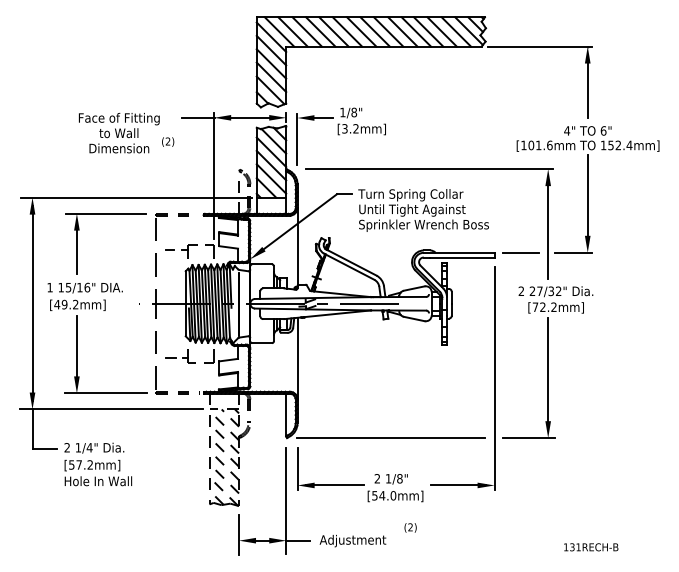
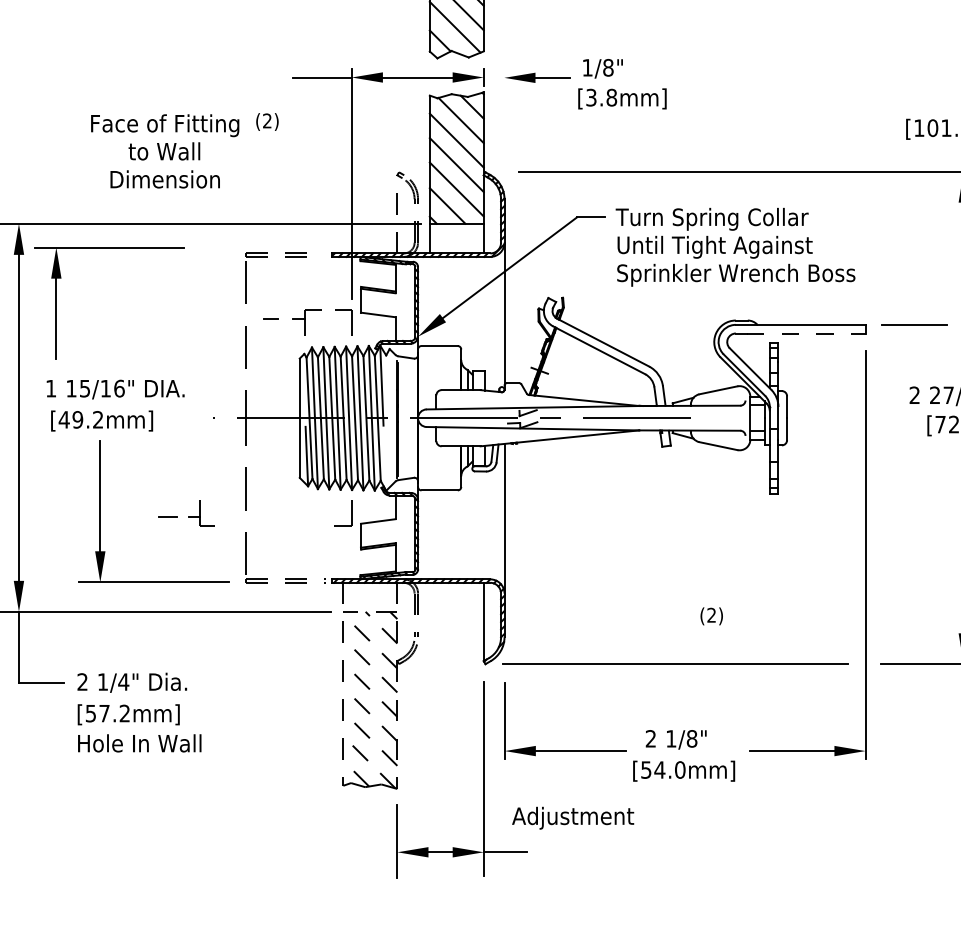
text: (355, 128) -> (610, 97), [3.2mm] -> [3.8mm]
text: (119, 133) -> (165, 152), moved
line: (297, 139) -> (504, 117), removed
part: (77, 243) -> (57, 302), moved
line: (462, 257) -> (806, 333), solid -> dashed
part: (180, 356) -> (185, 514), moved
text: (410, 527) -> (711, 615), moved
text: (352, 540) -> (572, 817), moved

